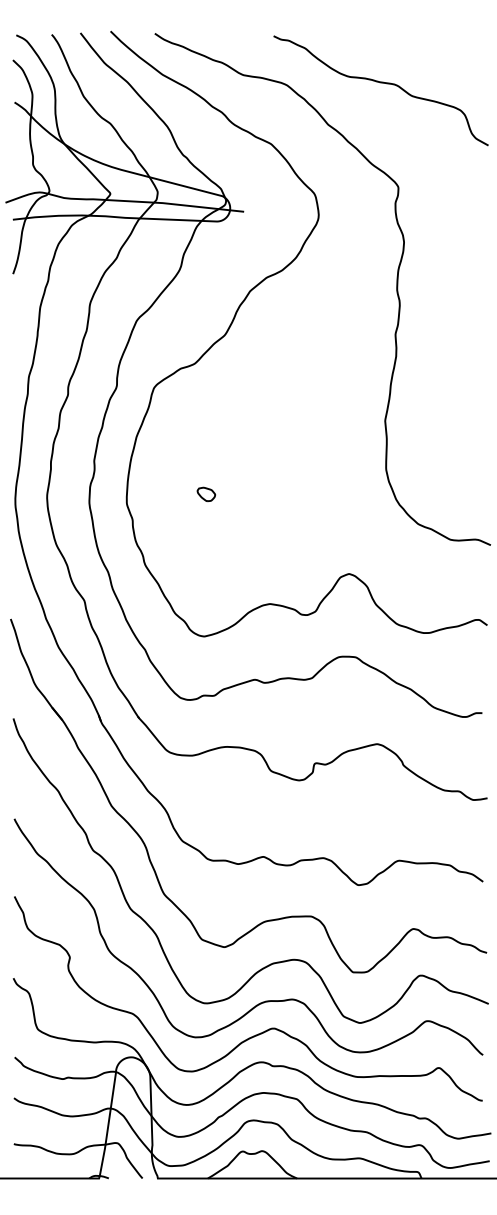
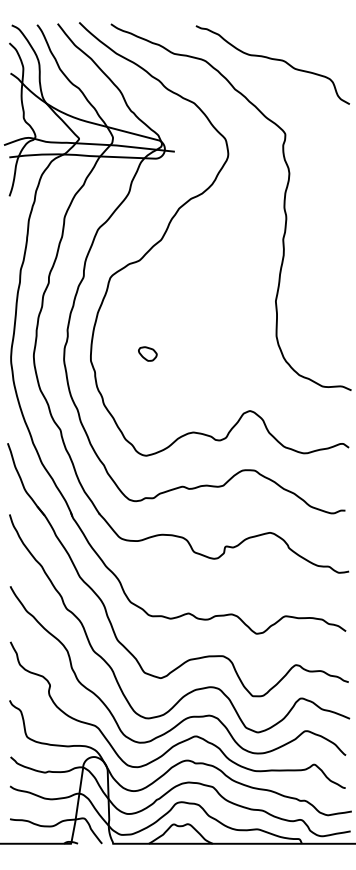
part: (206, 494) -> (147, 354), size x1.43

